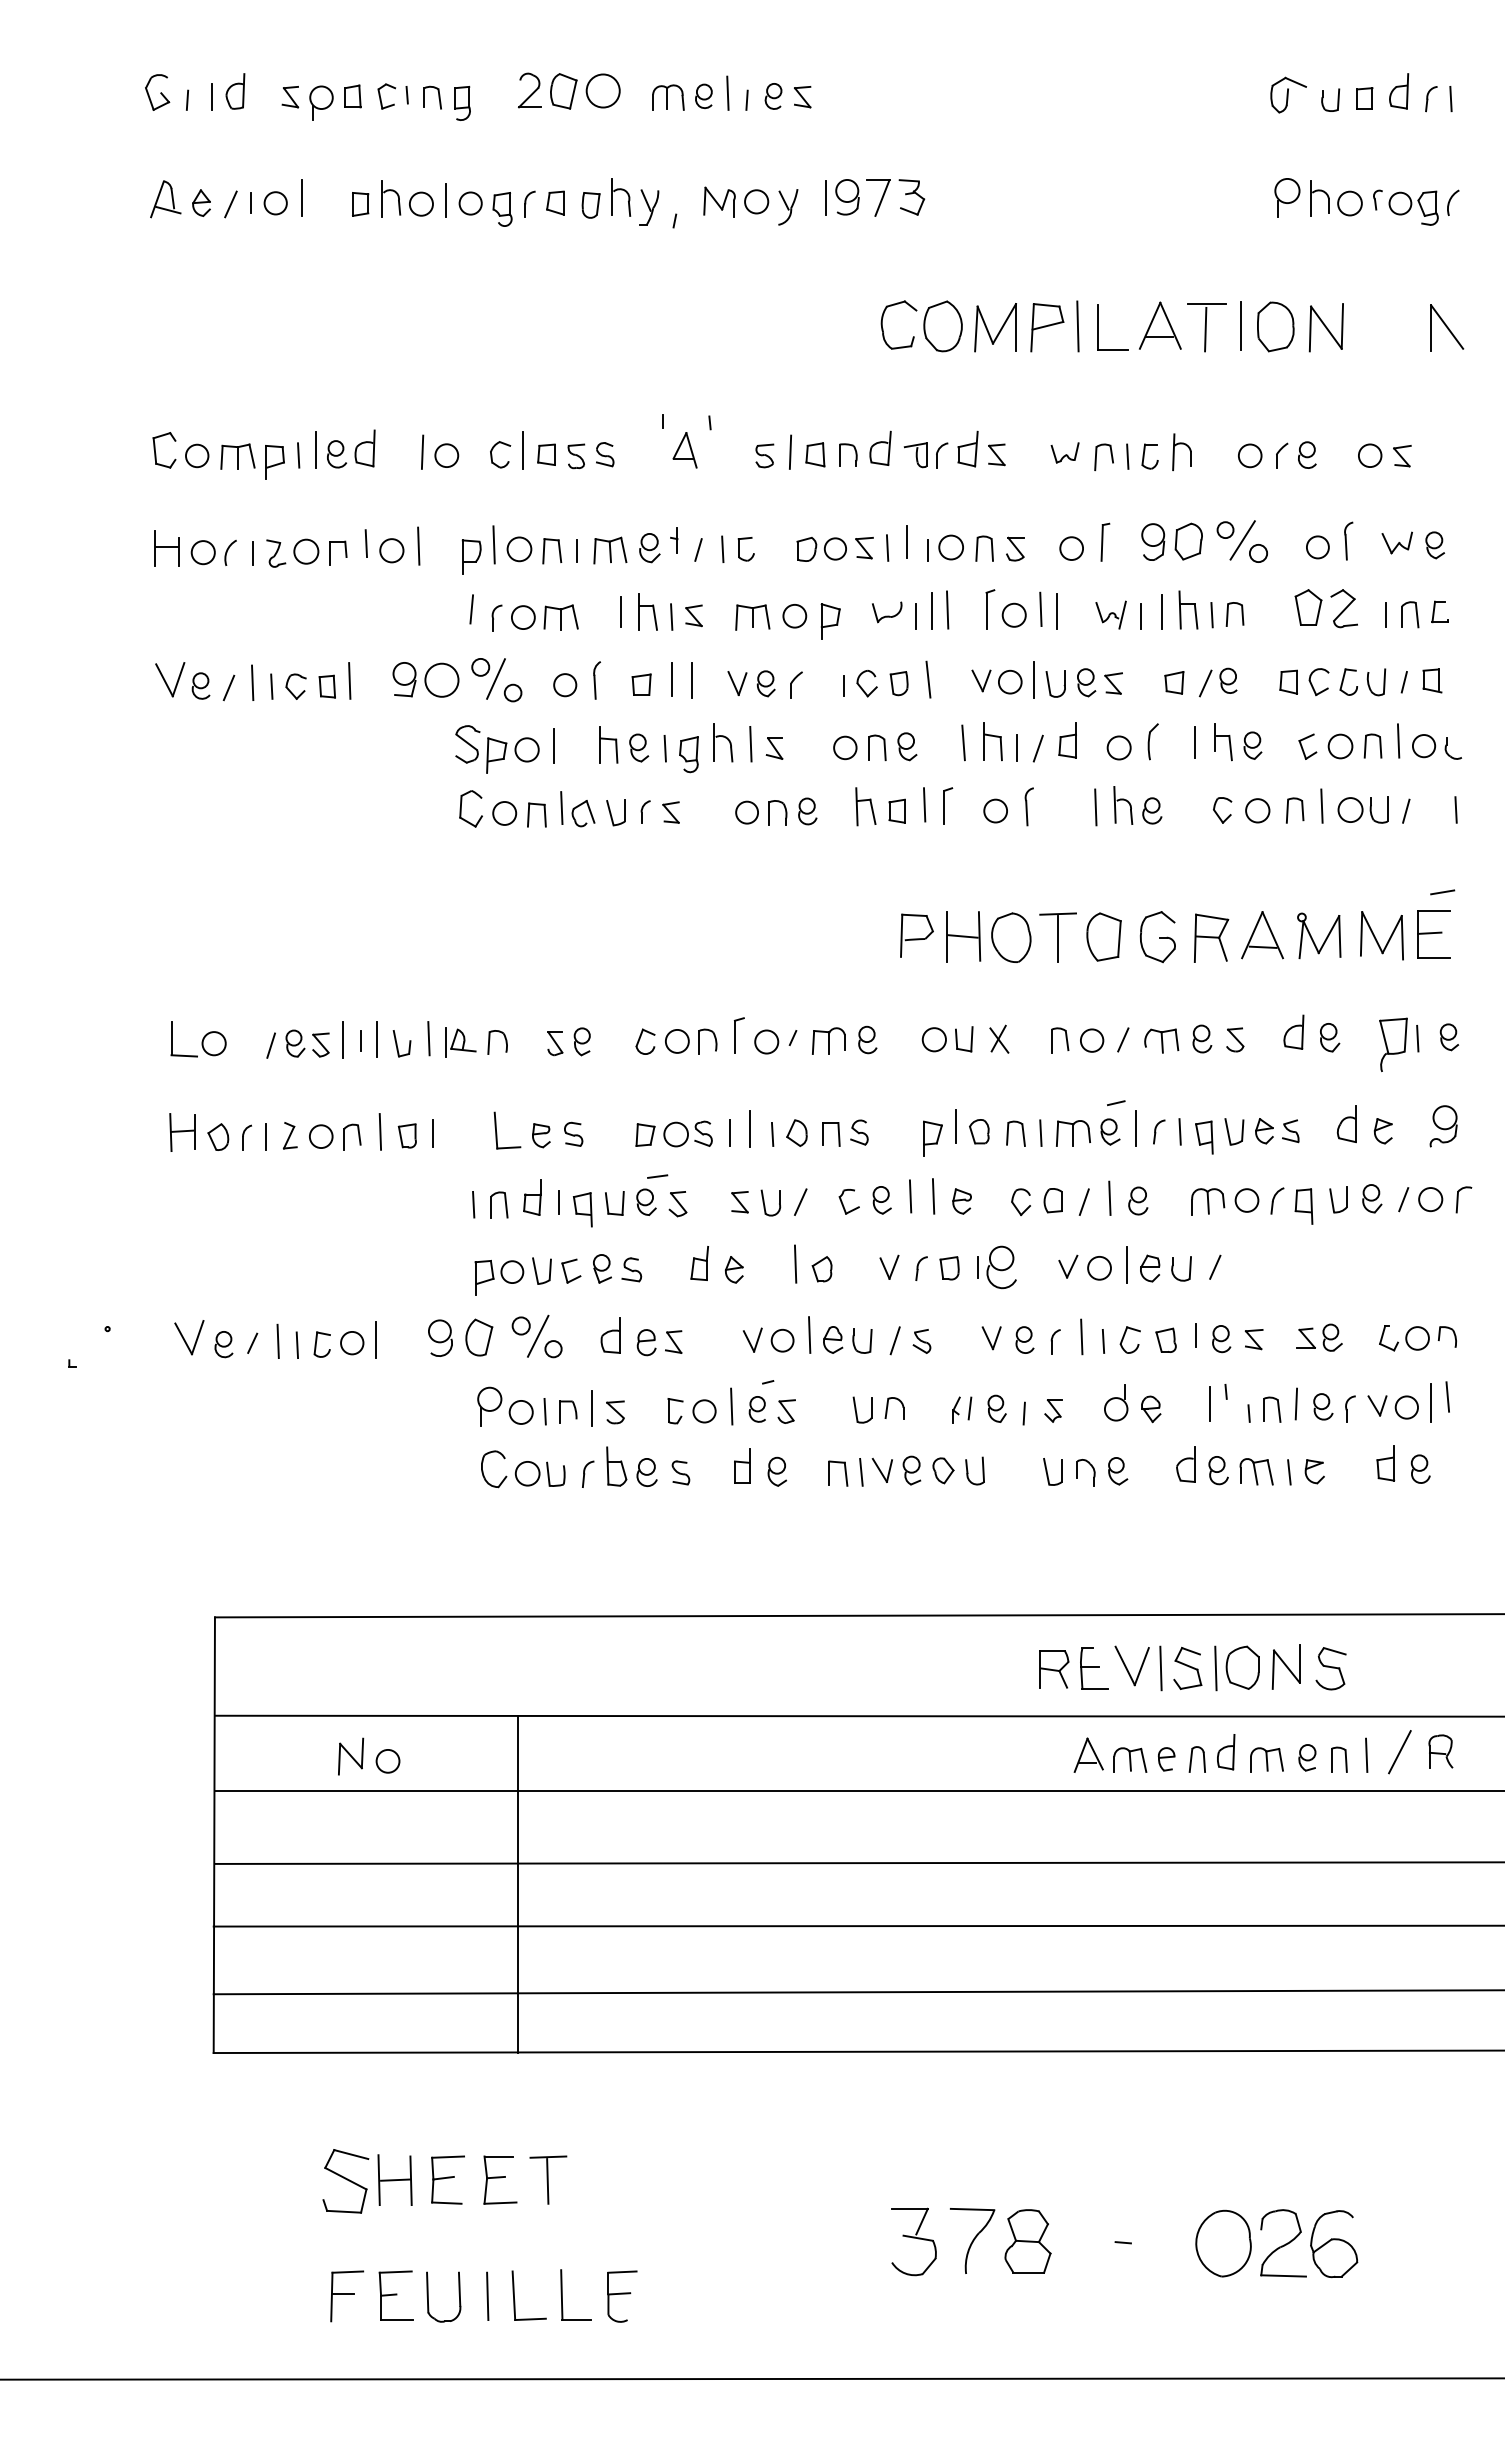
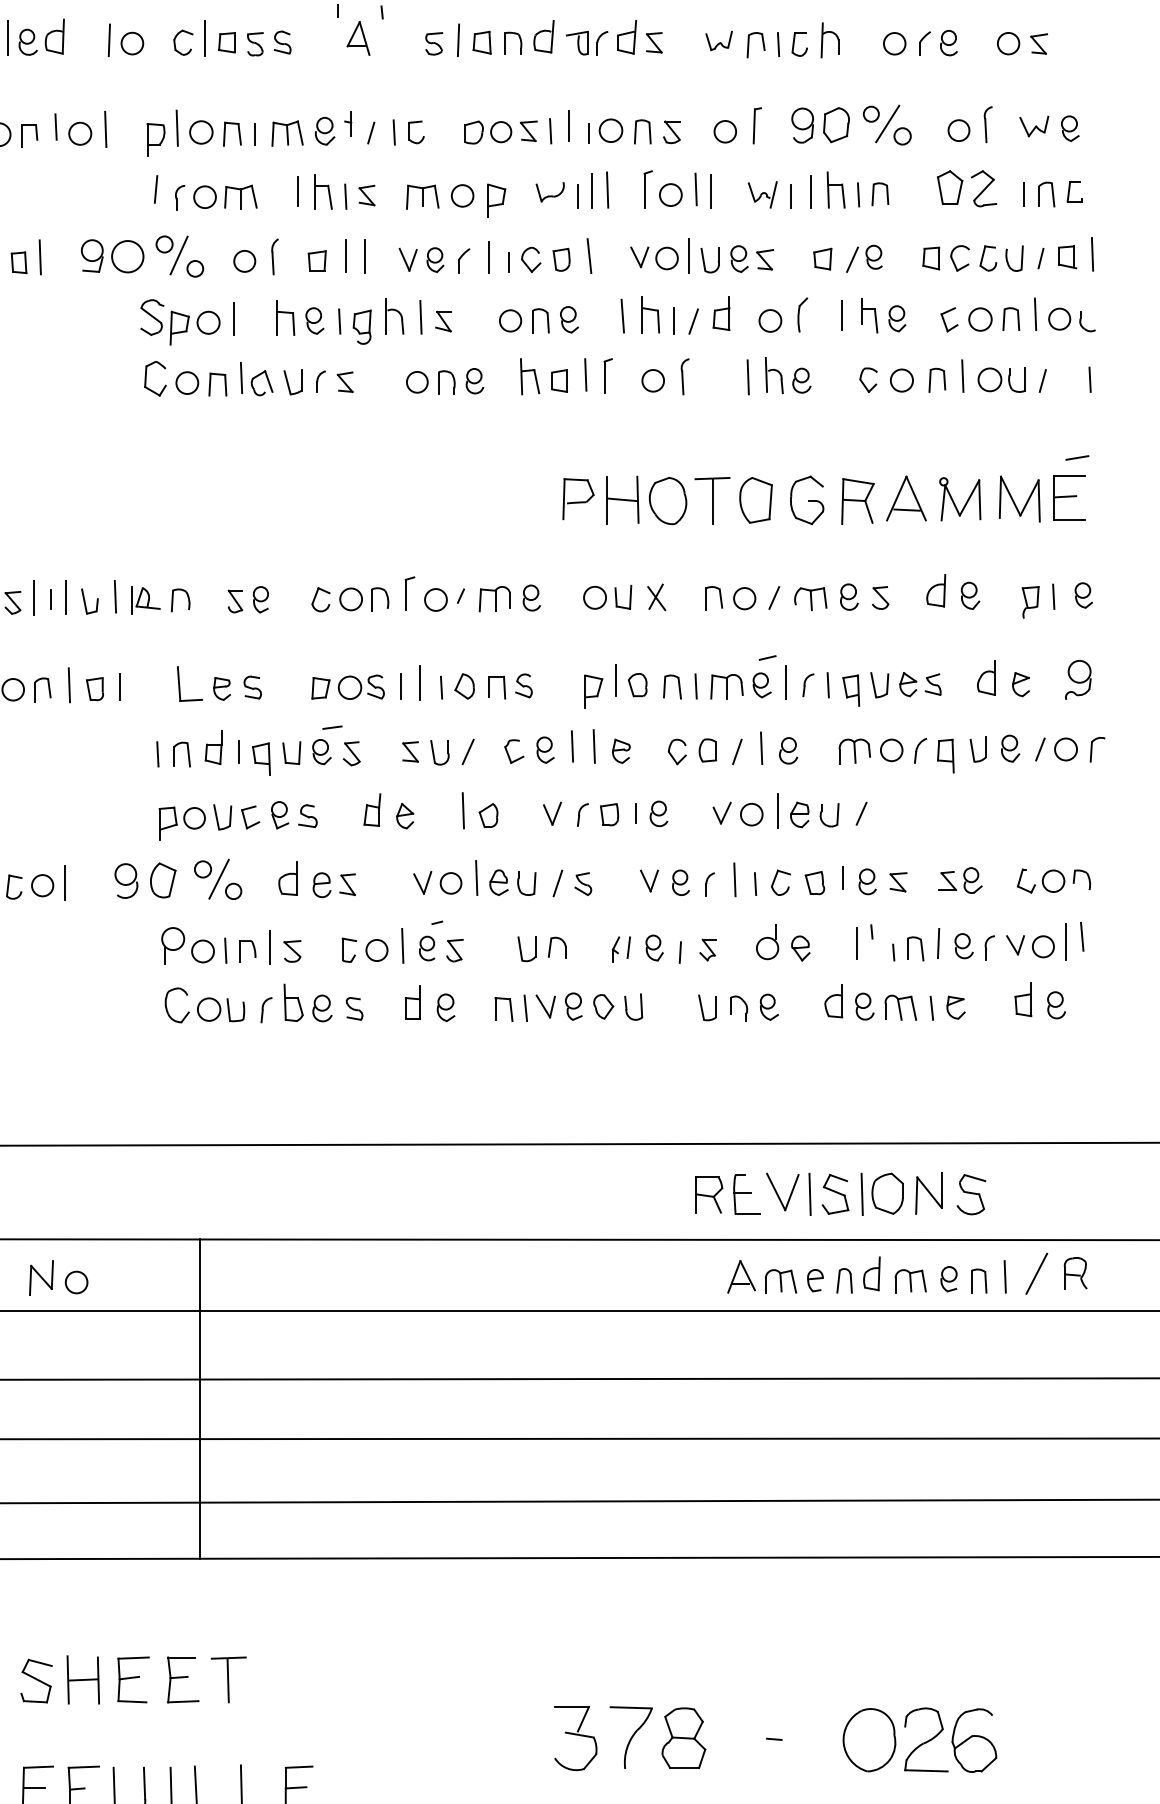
line: (1458, 677) -> (1092, 254), added
line: (823, 680) -> (489, 256), added
part: (1393, 1044) -> (1030, 602), size x0.62
part: (1001, 1267) -> (658, 813), size x0.62
part: (345, 2181) -> (36, 1681), size x0.71

